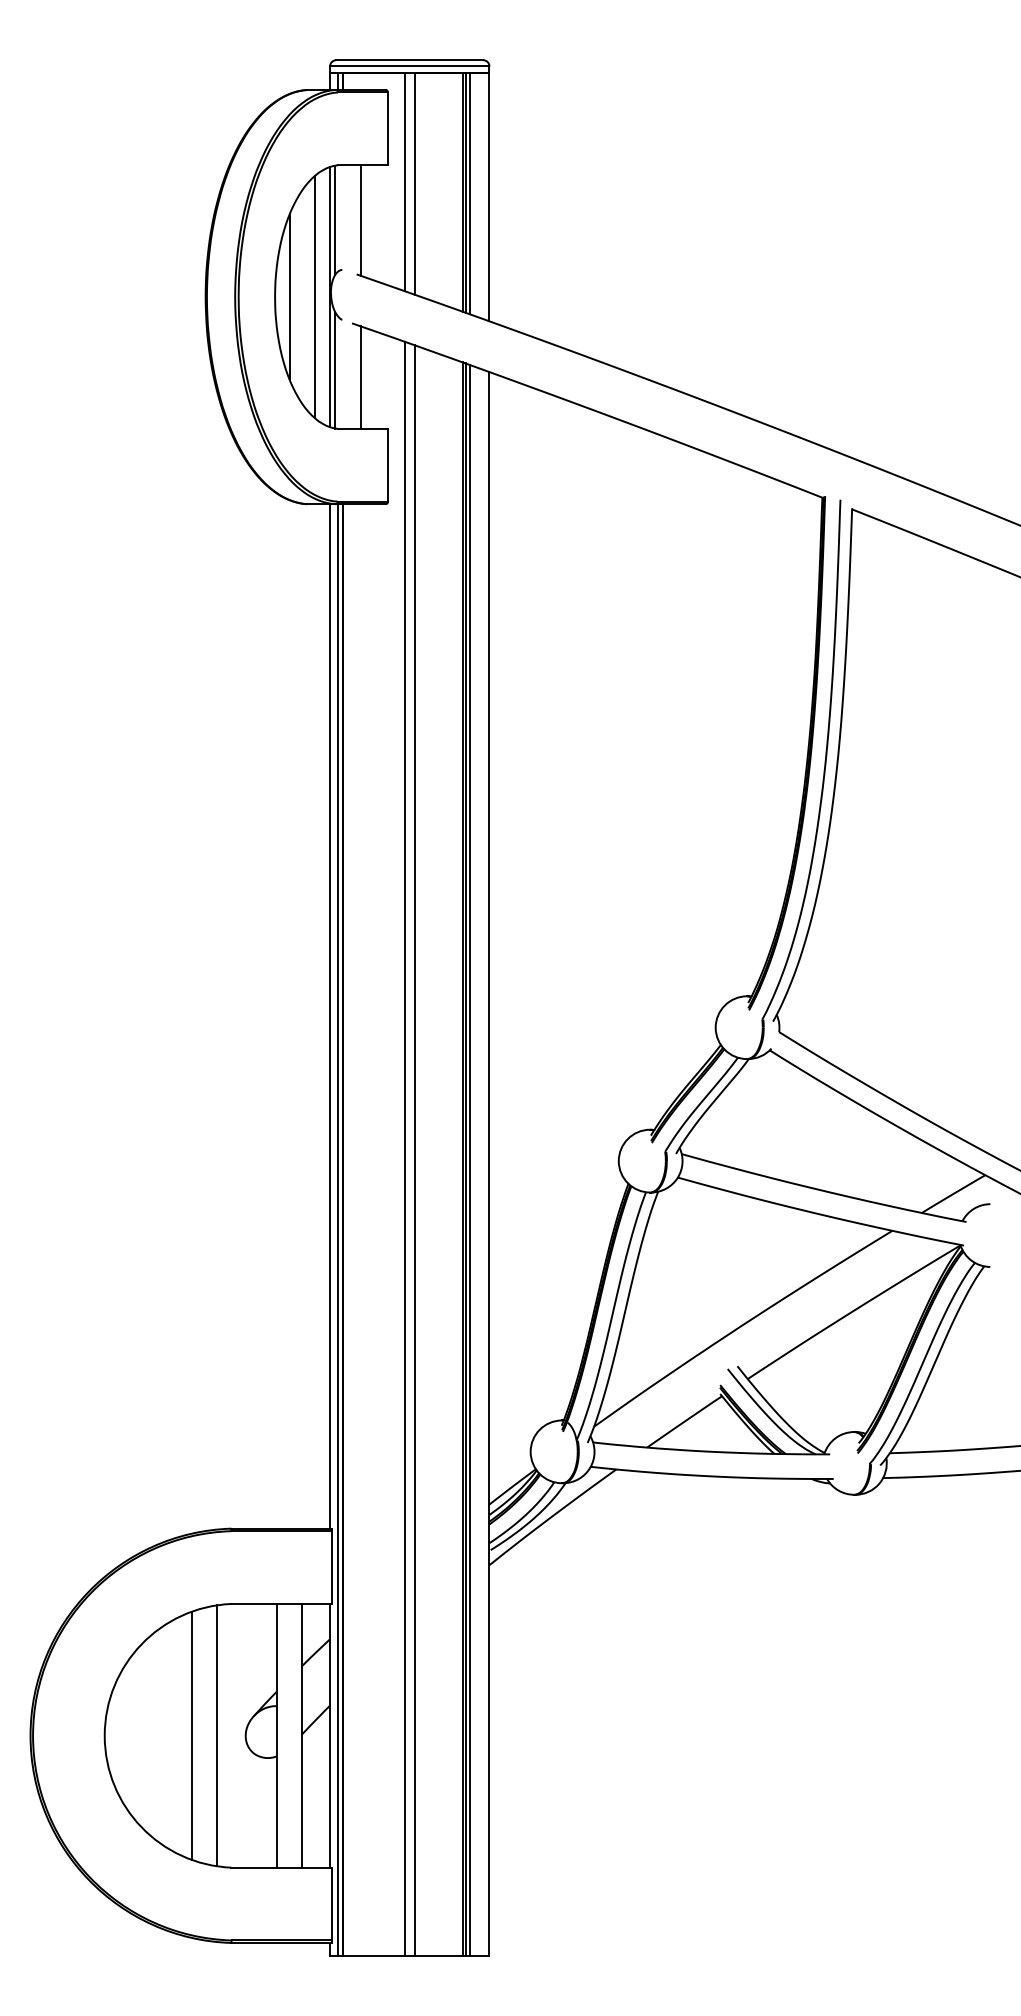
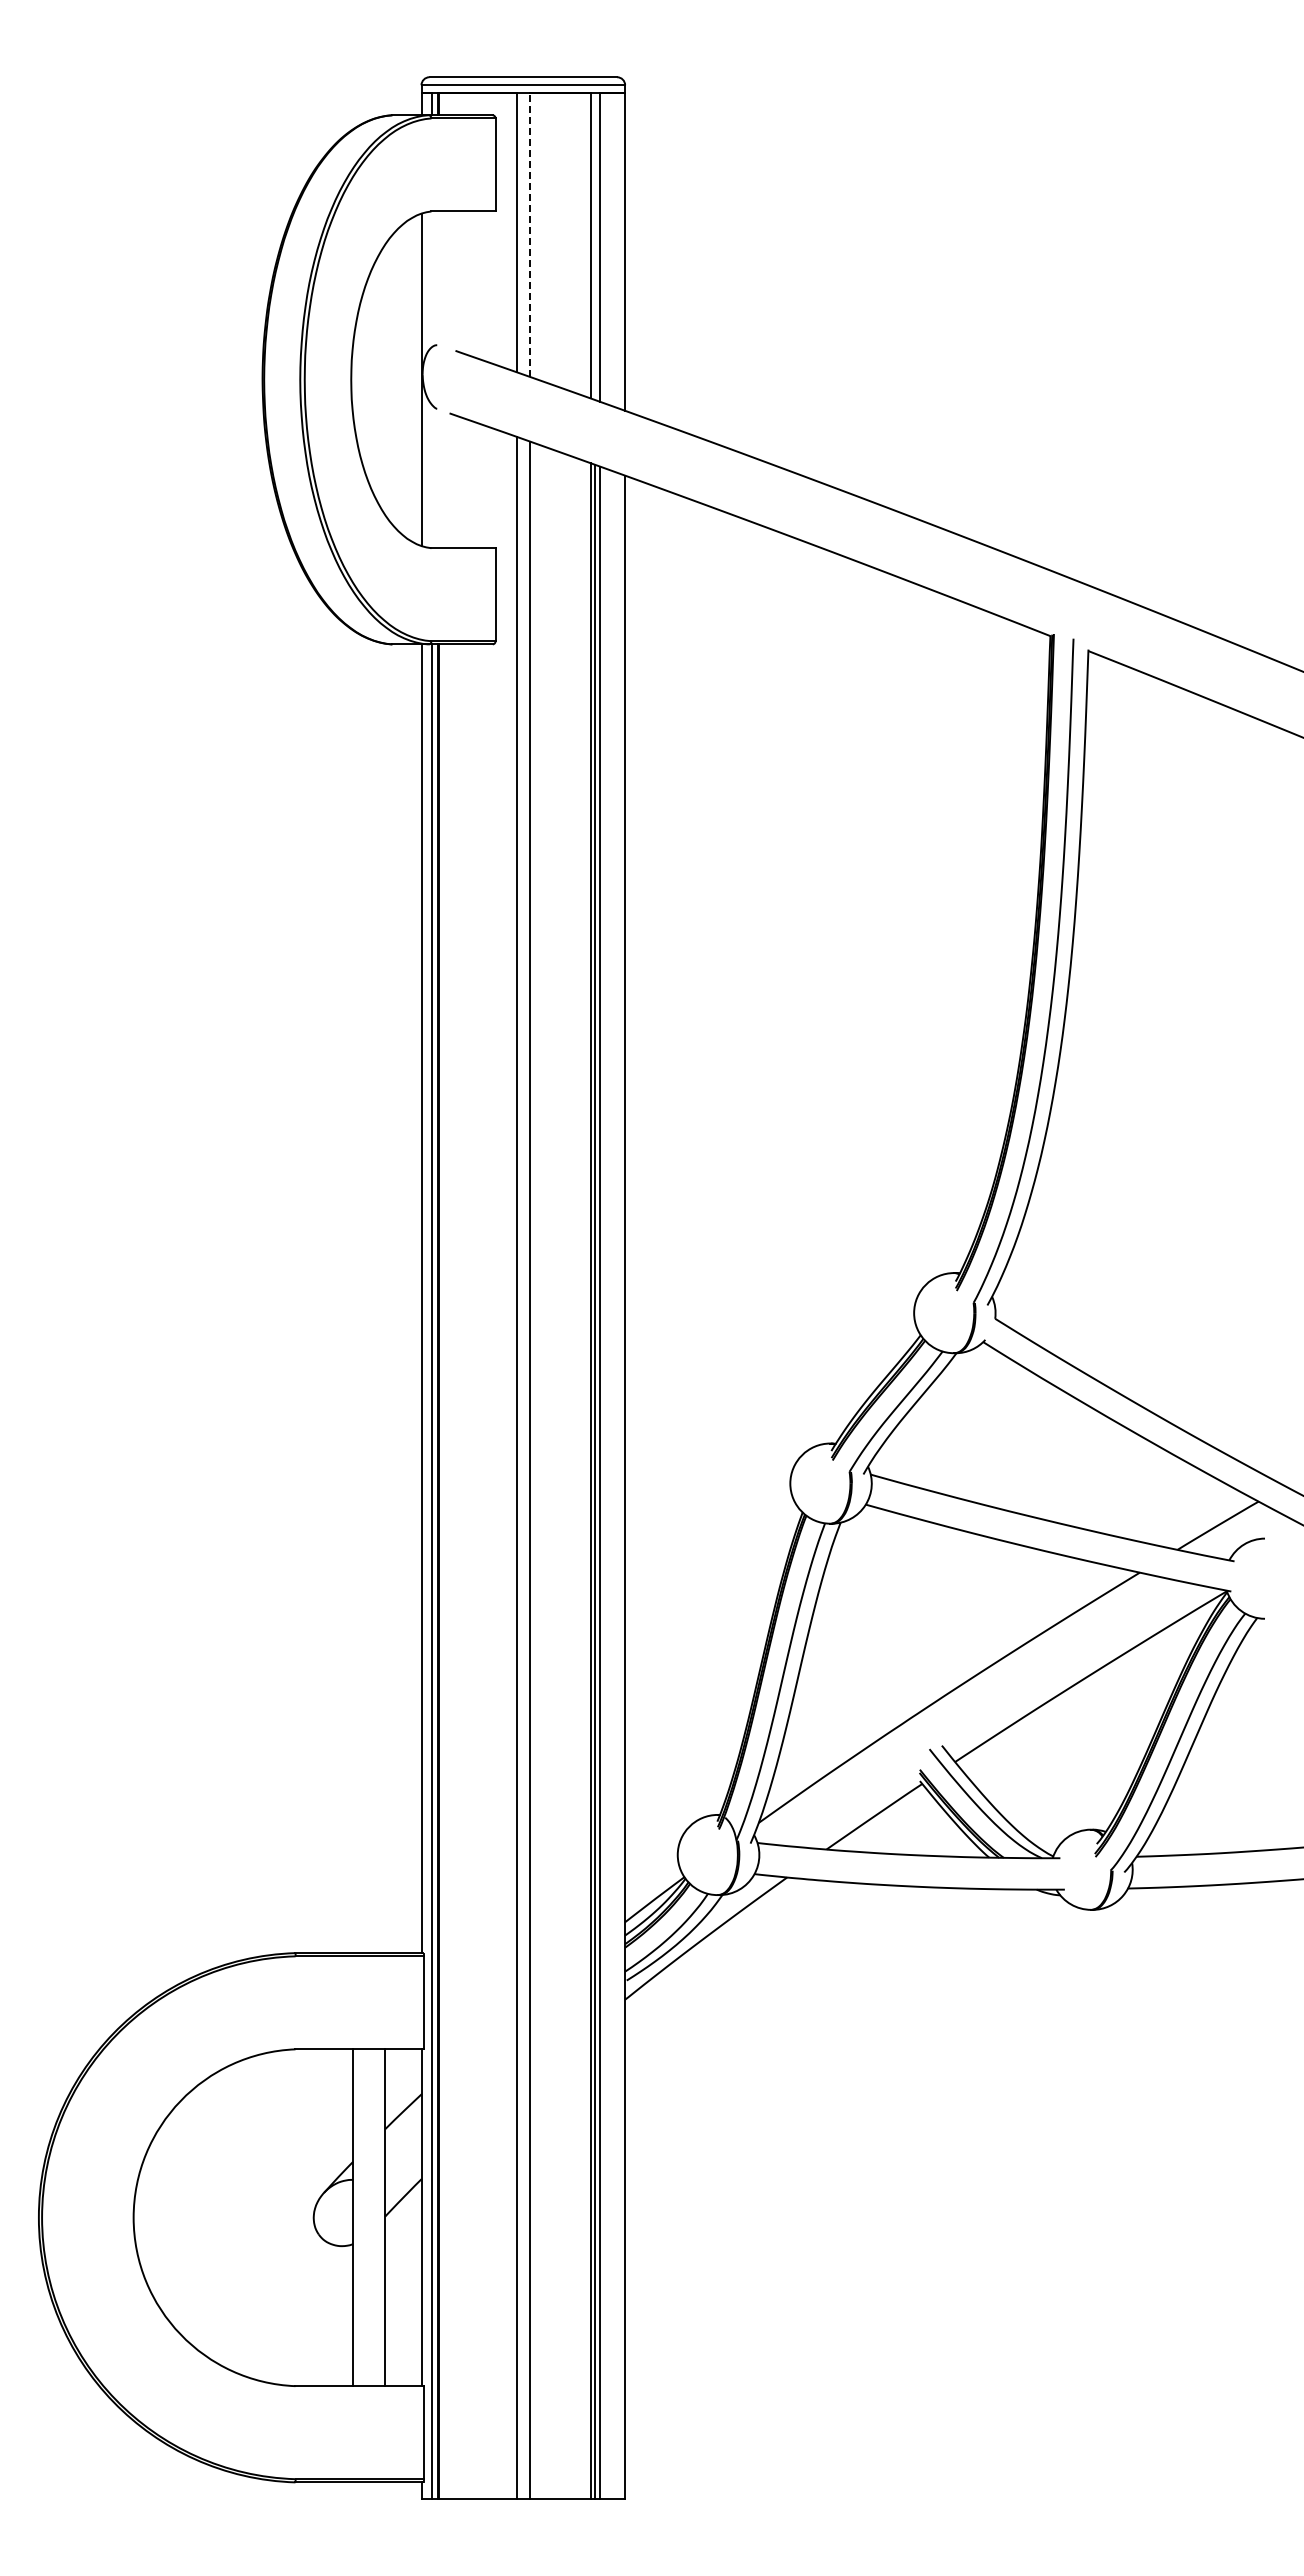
line: (414, 184) -> (529, 235), solid -> dashed
line: (465, 192) -> (594, 246), removed
line: (335, 220) -> (428, 281), removed
line: (360, 220) -> (460, 281), removed
line: (289, 296) -> (369, 379), removed
line: (314, 296) -> (401, 379), removed
line: (335, 370) -> (428, 473), removed
line: (360, 377) -> (460, 482), removed
line: (192, 1735) -> (245, 2217), removed
line: (217, 1735) -> (277, 2217), removed

